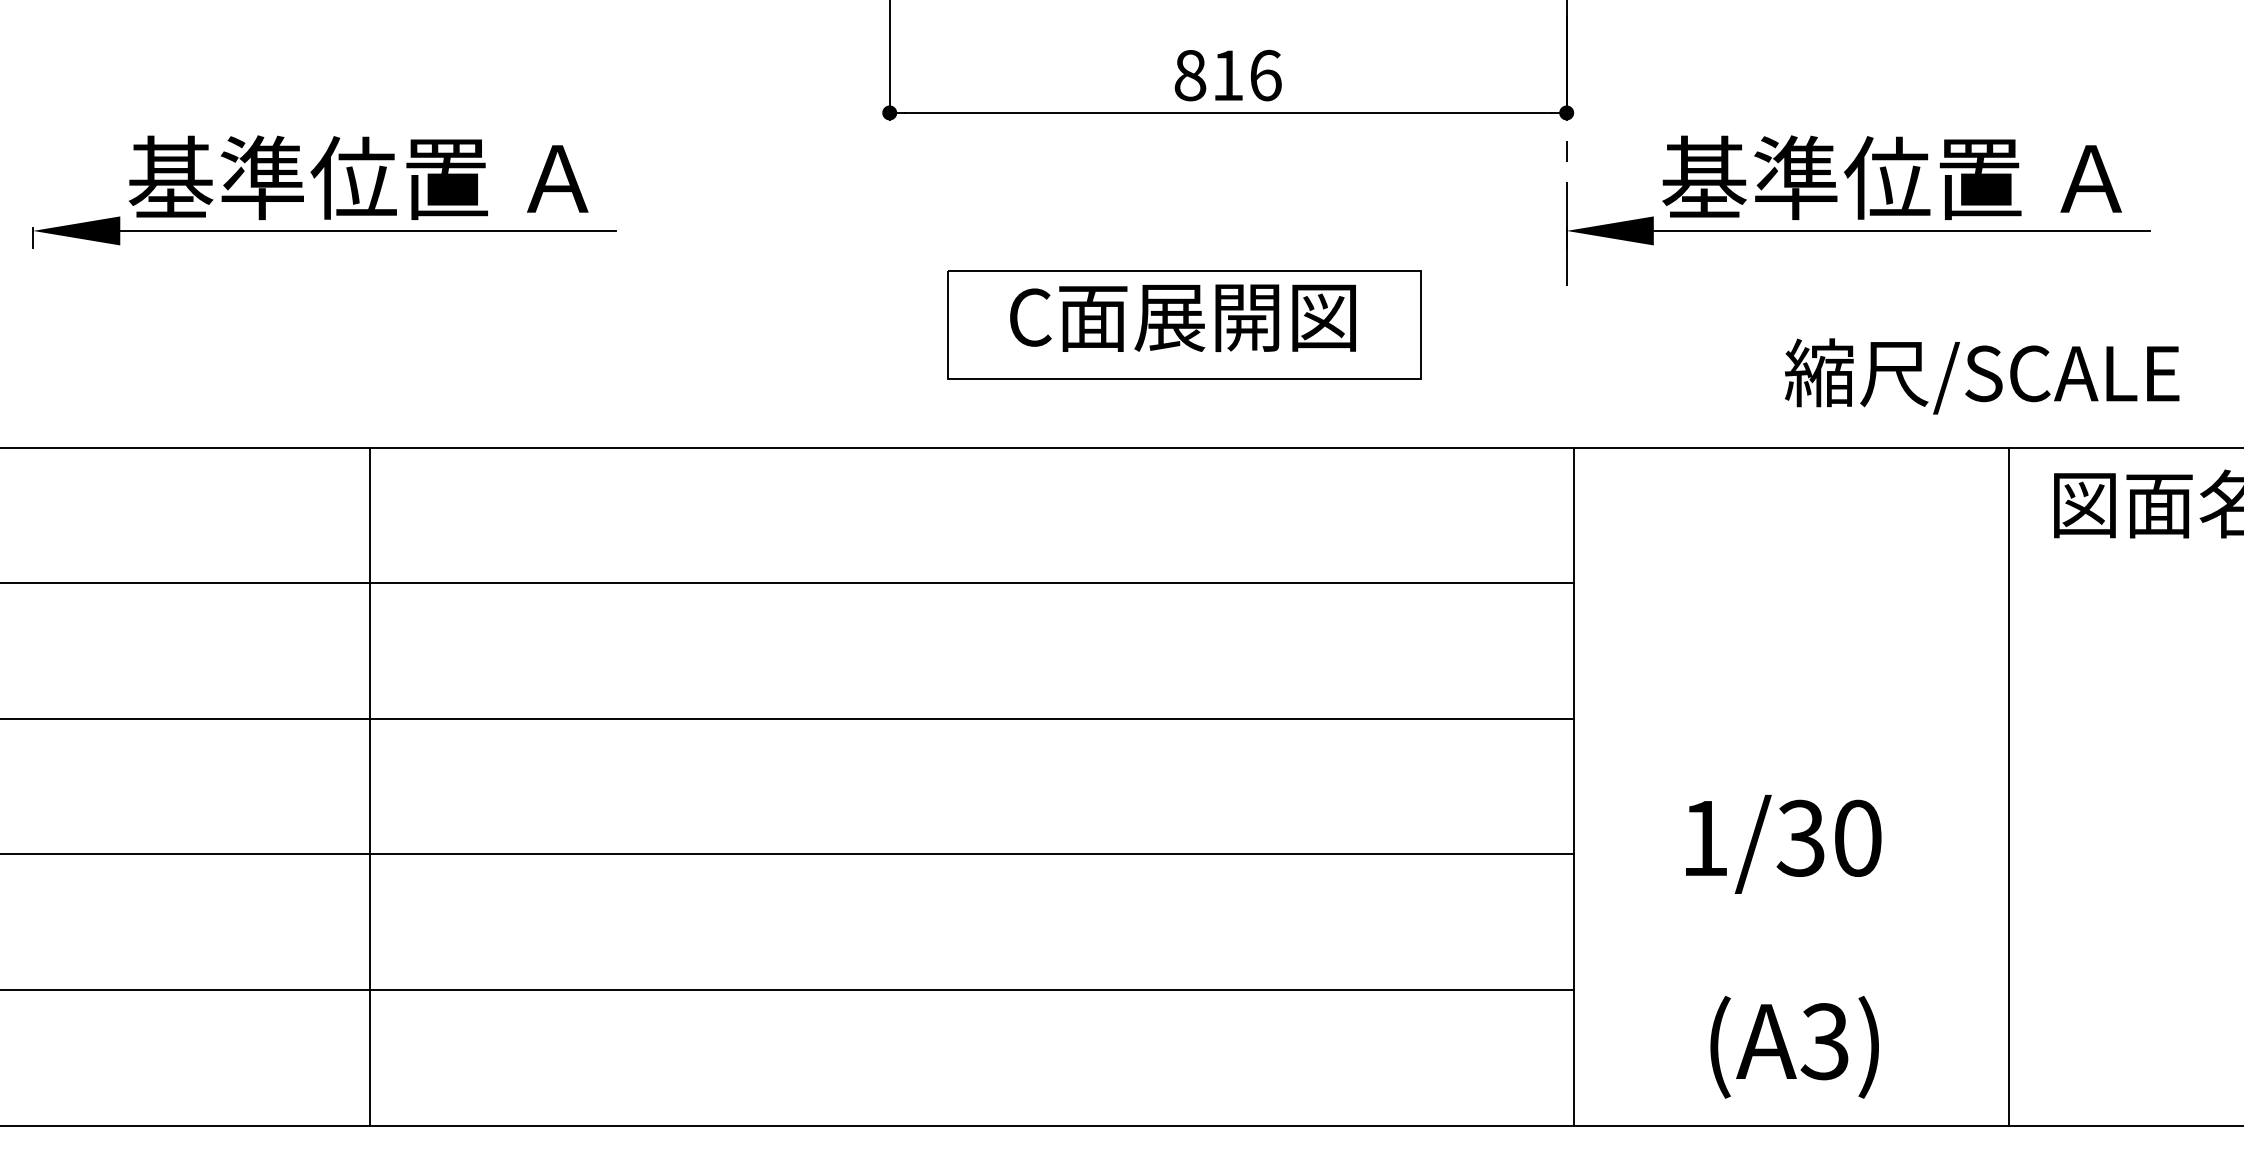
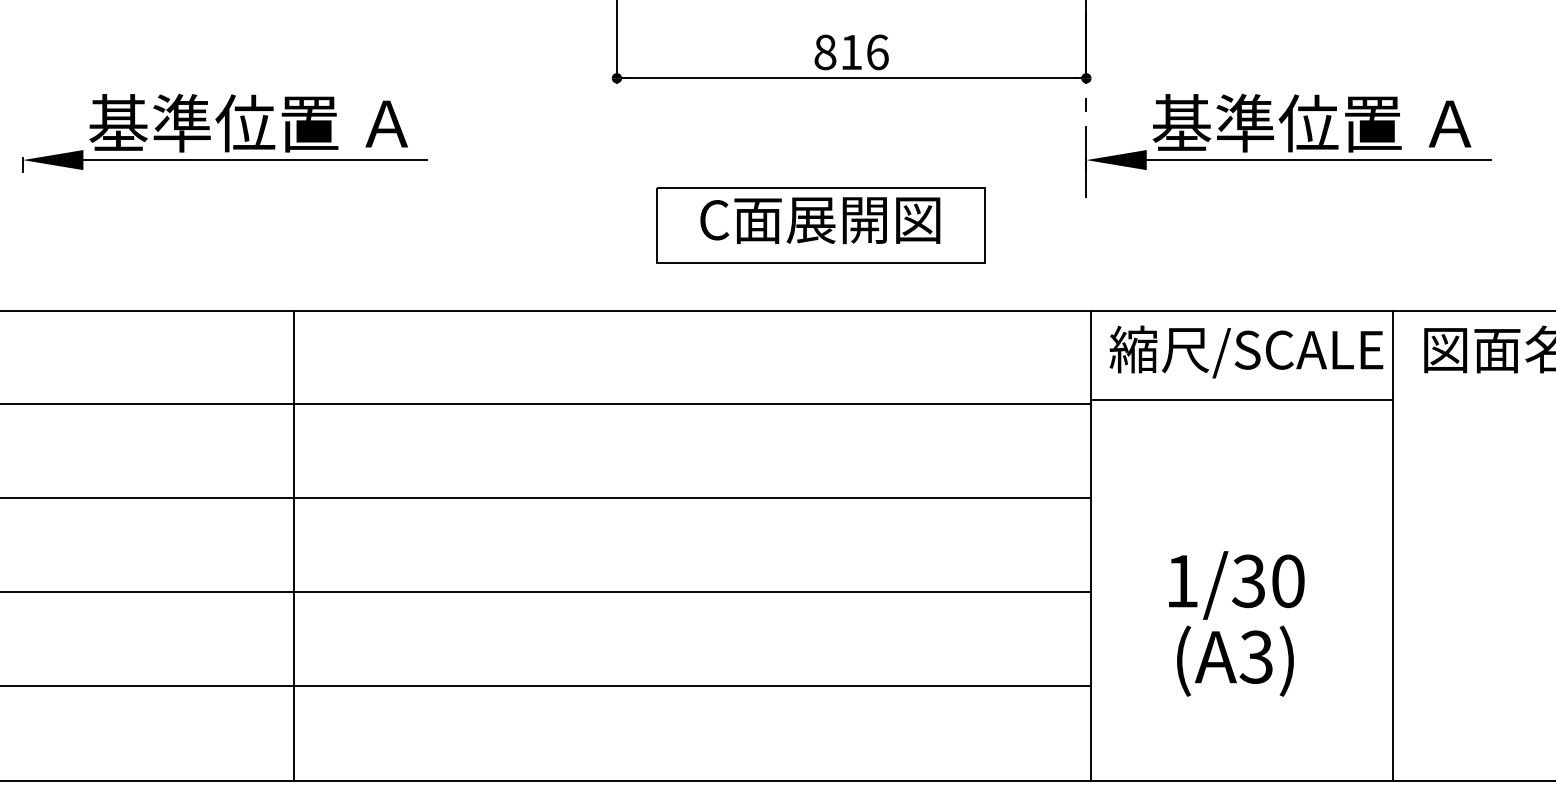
text: (1982, 375) -> (1246, 351), moved
line: (1790, 576) -> (1241, 399), added
line: (369, 786) -> (293, 545), moved
text: (1794, 1046) -> (1235, 660), moved

